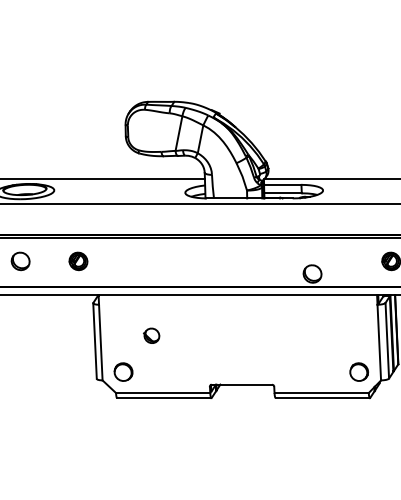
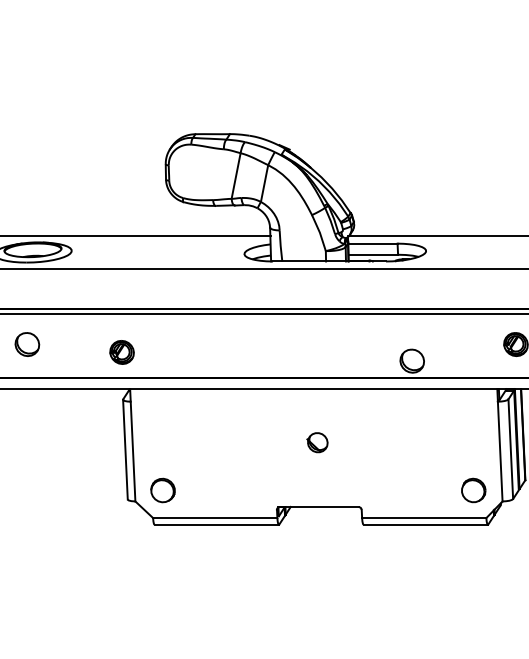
part: (78, 261) -> (122, 352), moved
part: (151, 335) -> (317, 442), moved

